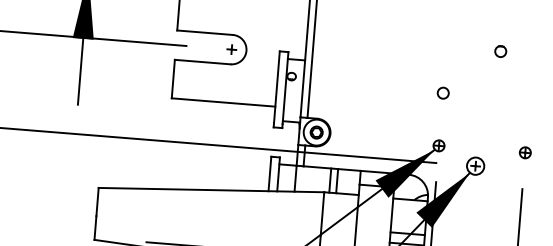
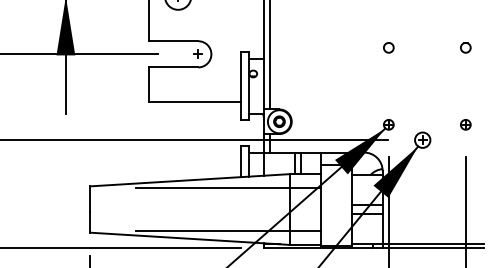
circle: (500, 51) -> (465, 47), moved
circle: (442, 92) -> (388, 47), moved
line: (253, 201) -> (228, 187), added

